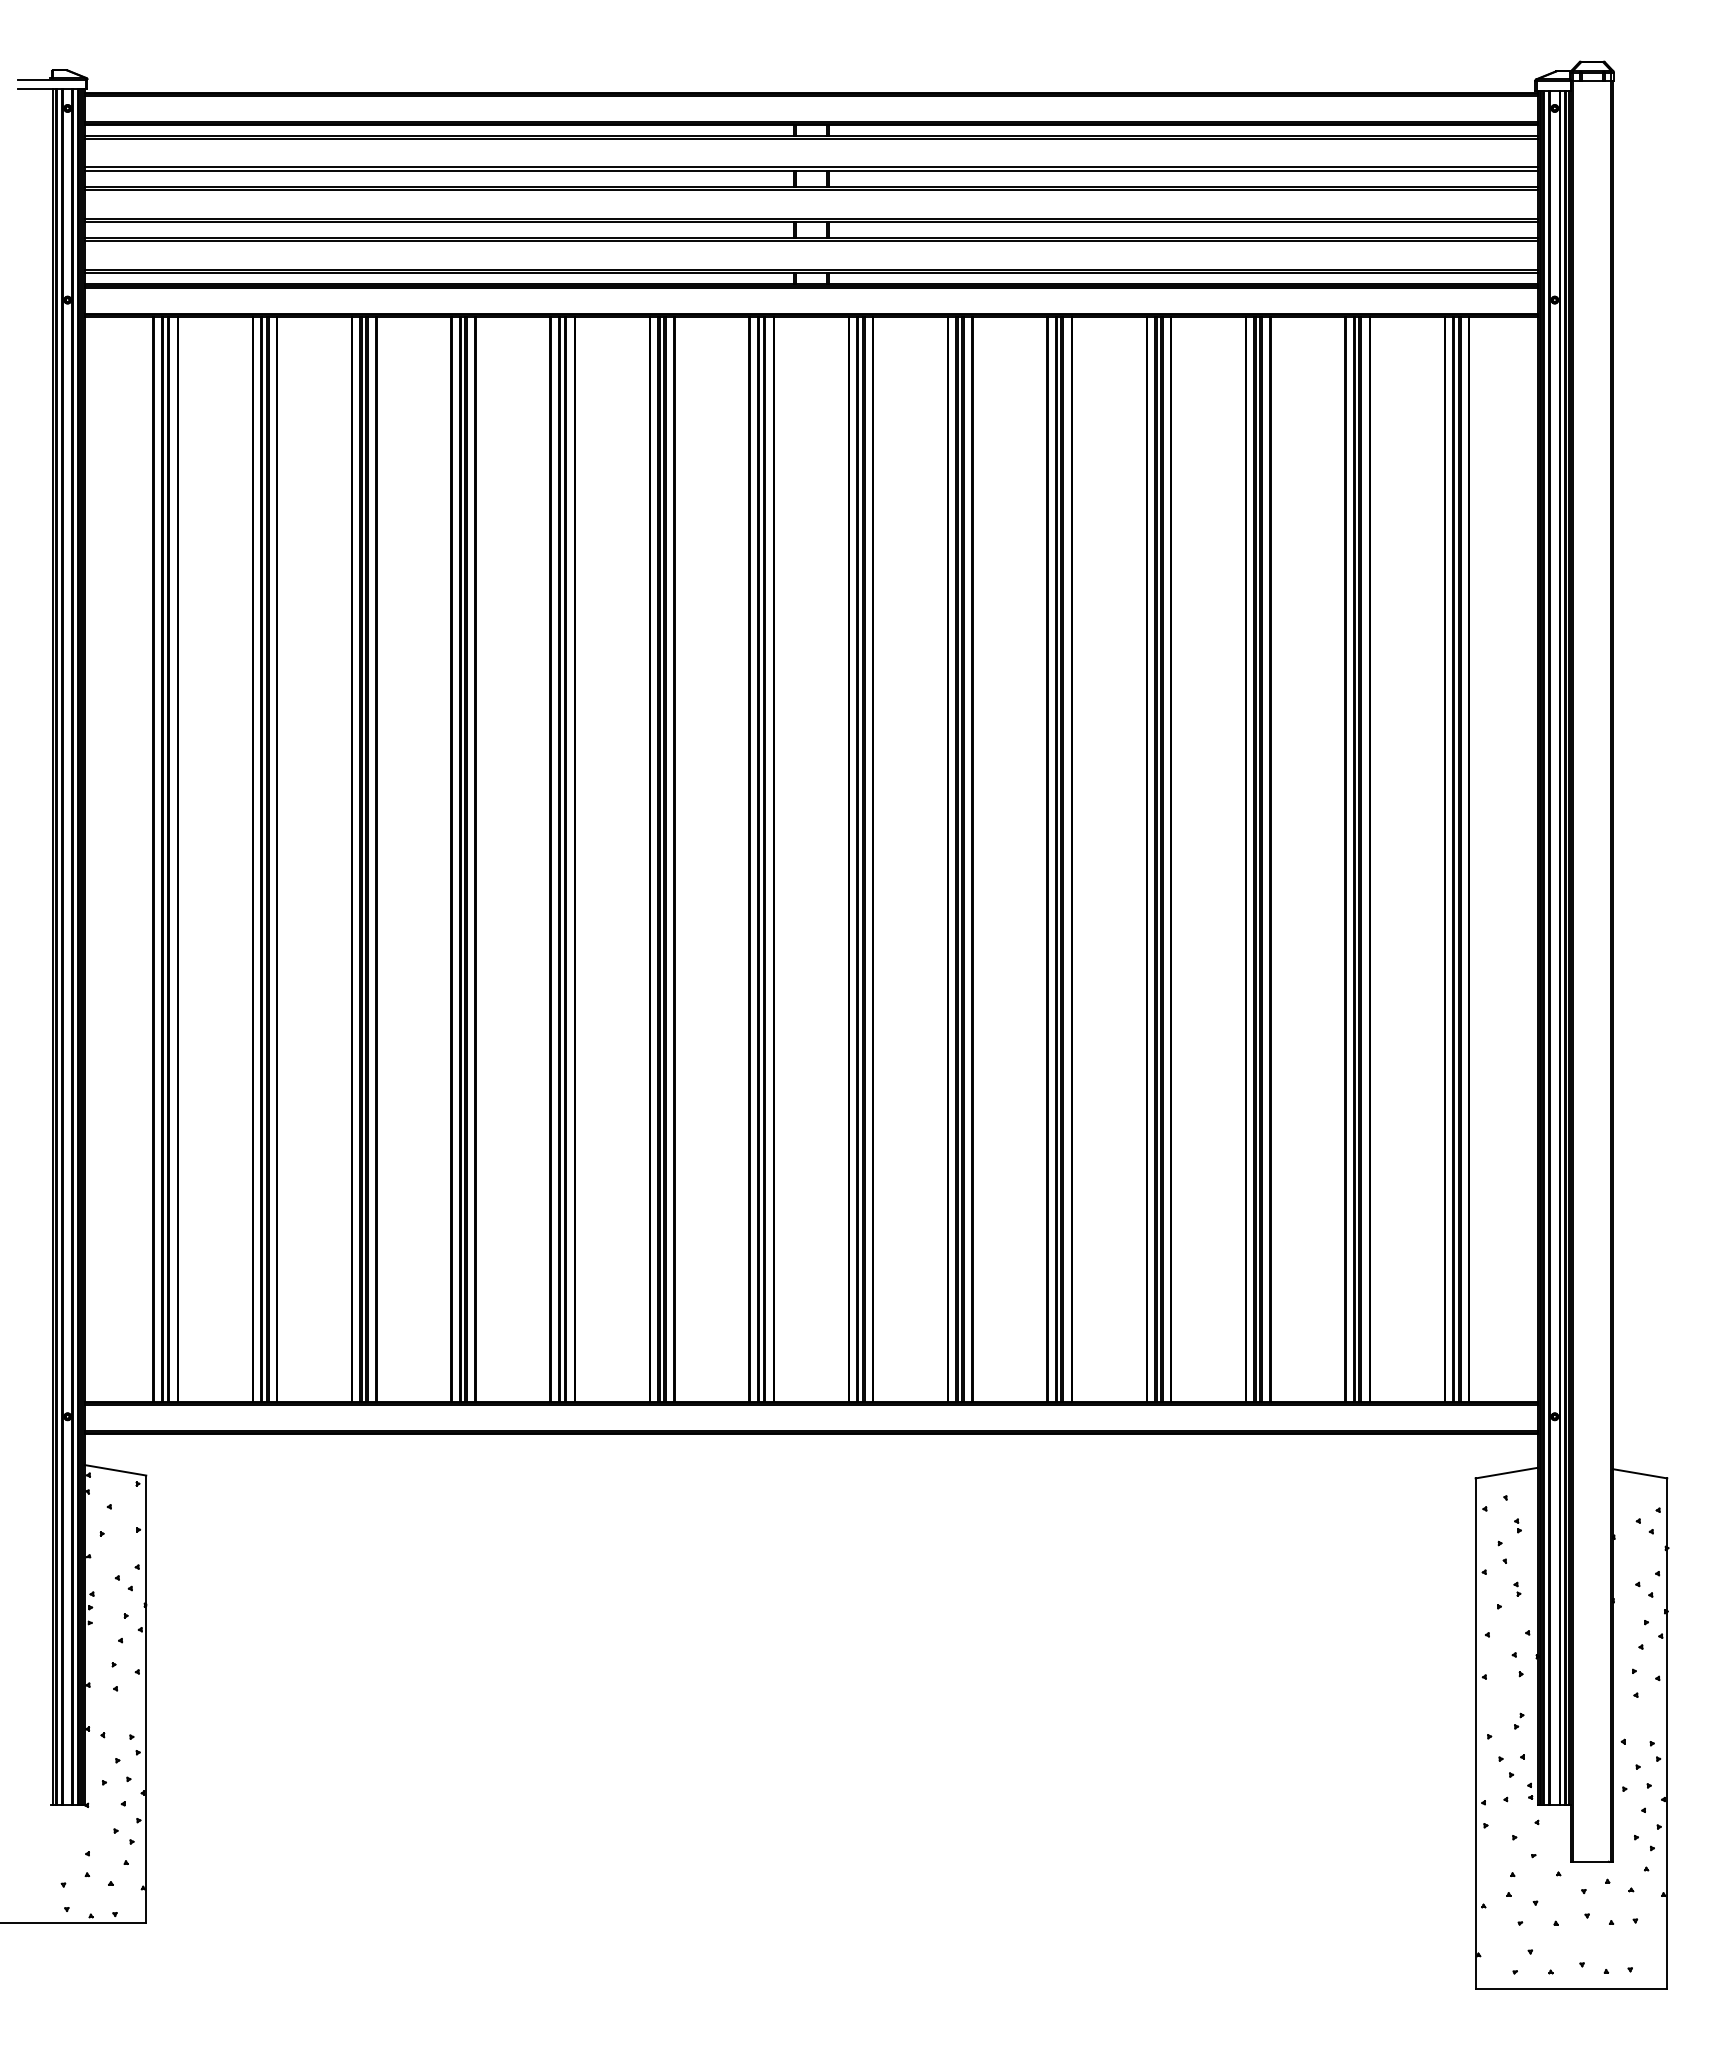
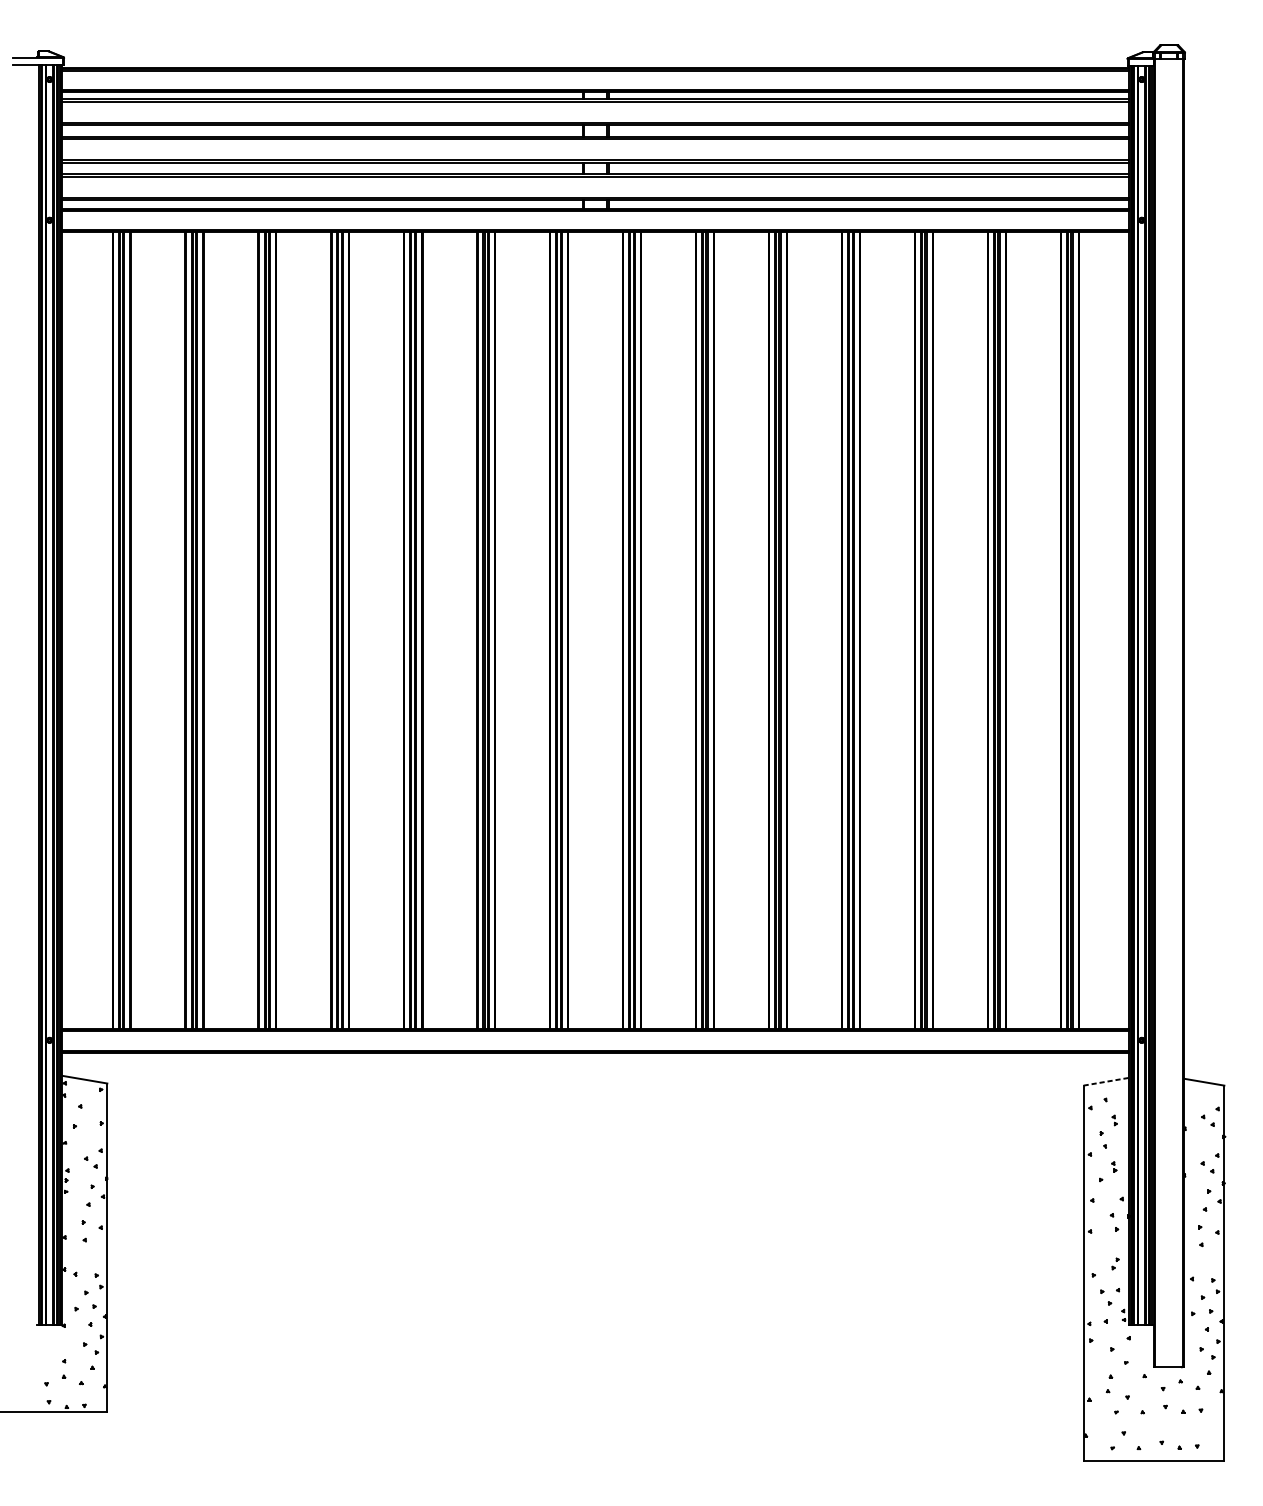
line: (1507, 1473) -> (1107, 1082), solid -> dashed

